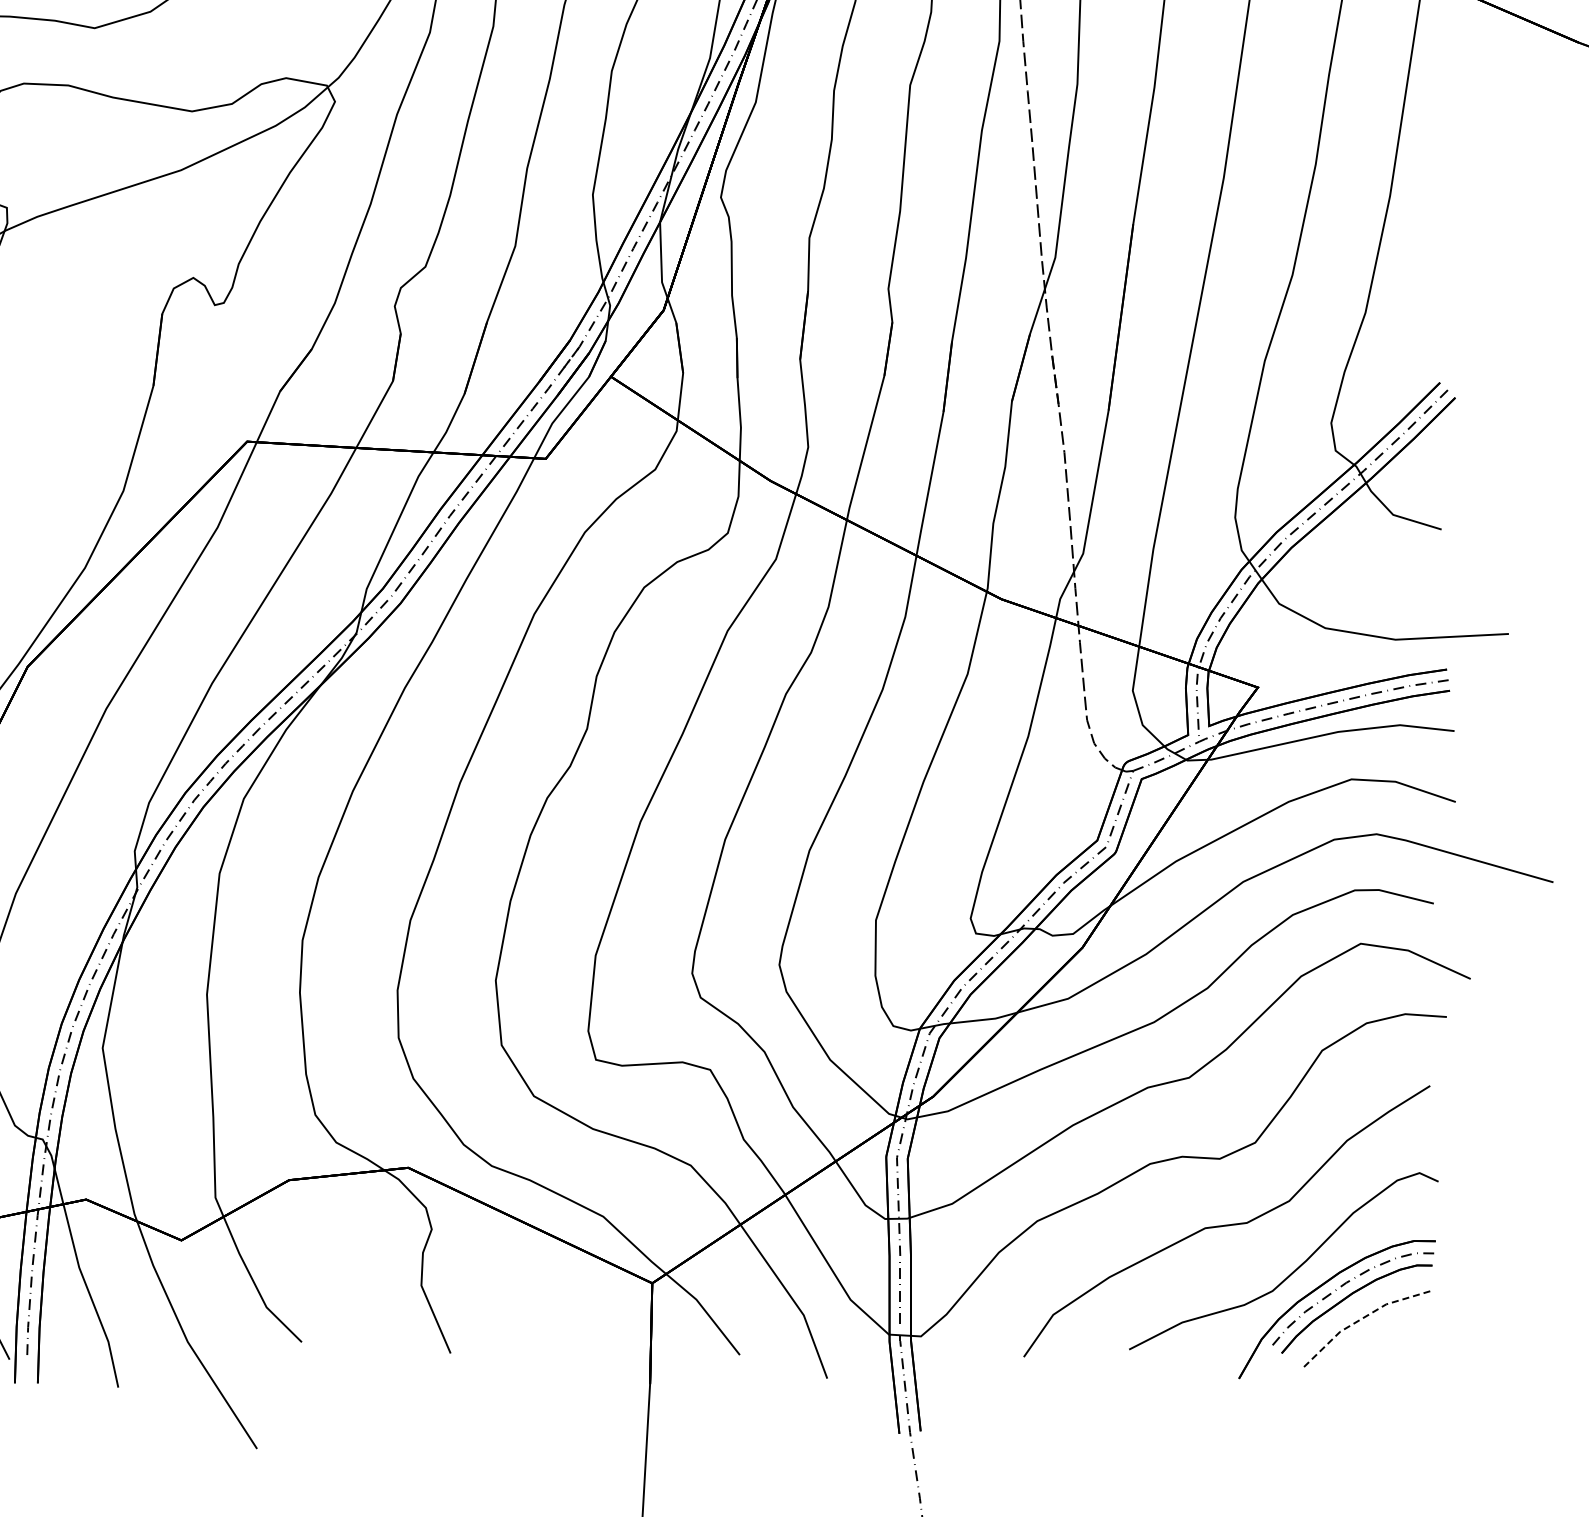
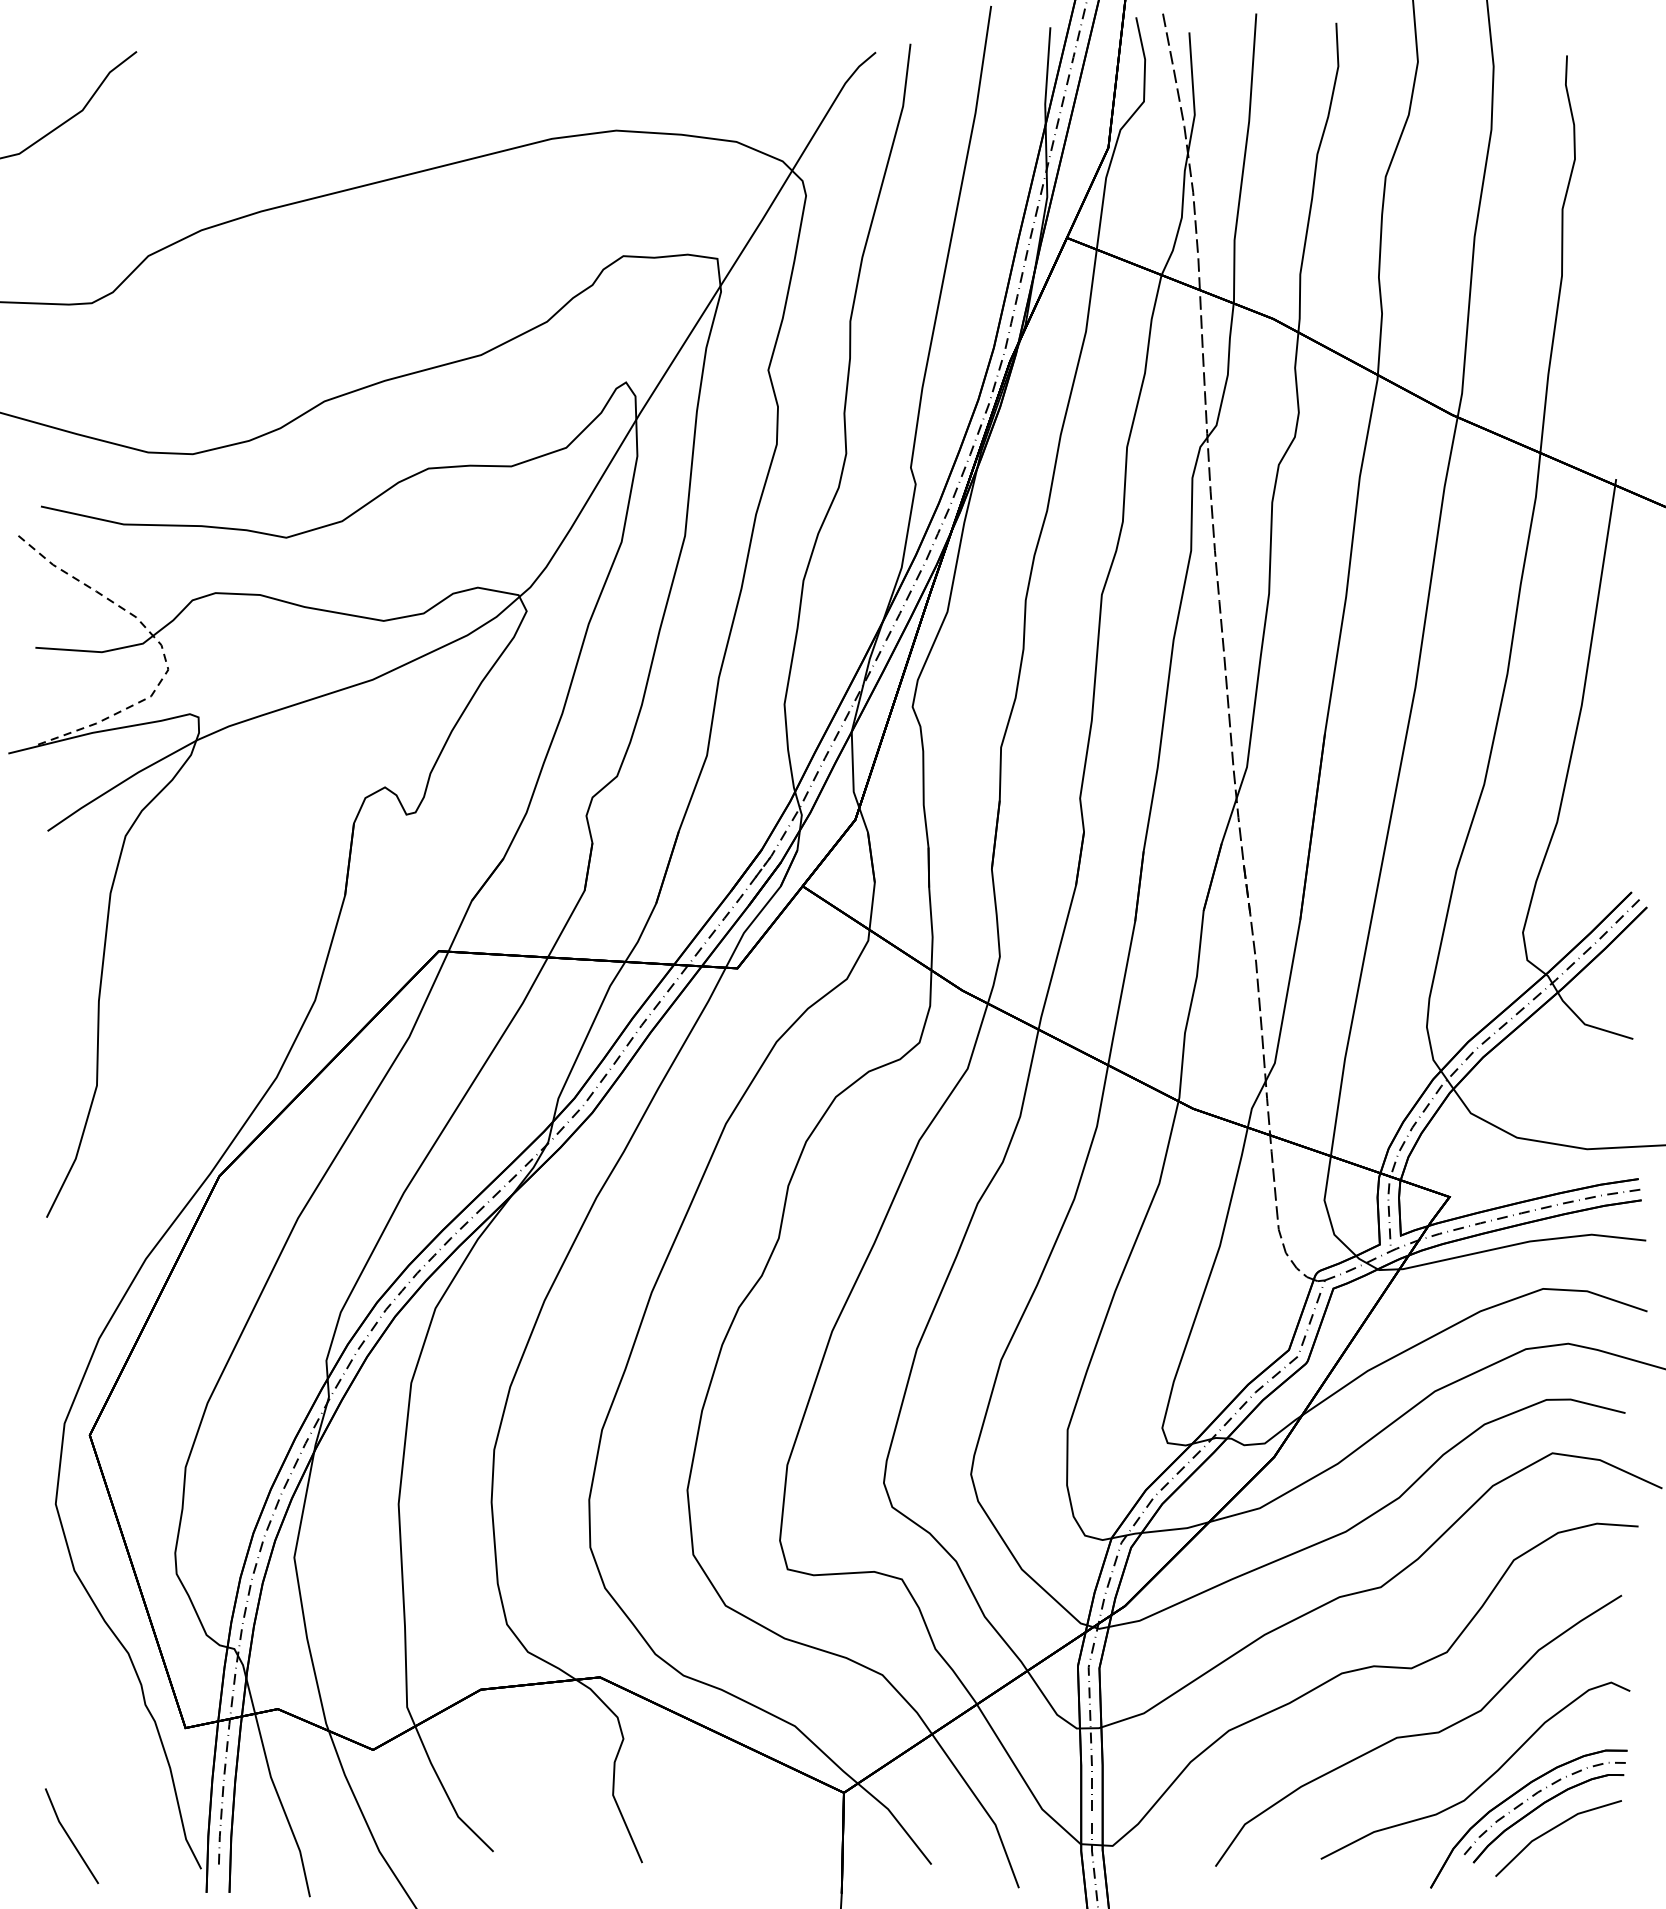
line: (1360, 1319) -> (1552, 1829), dashed -> solid

